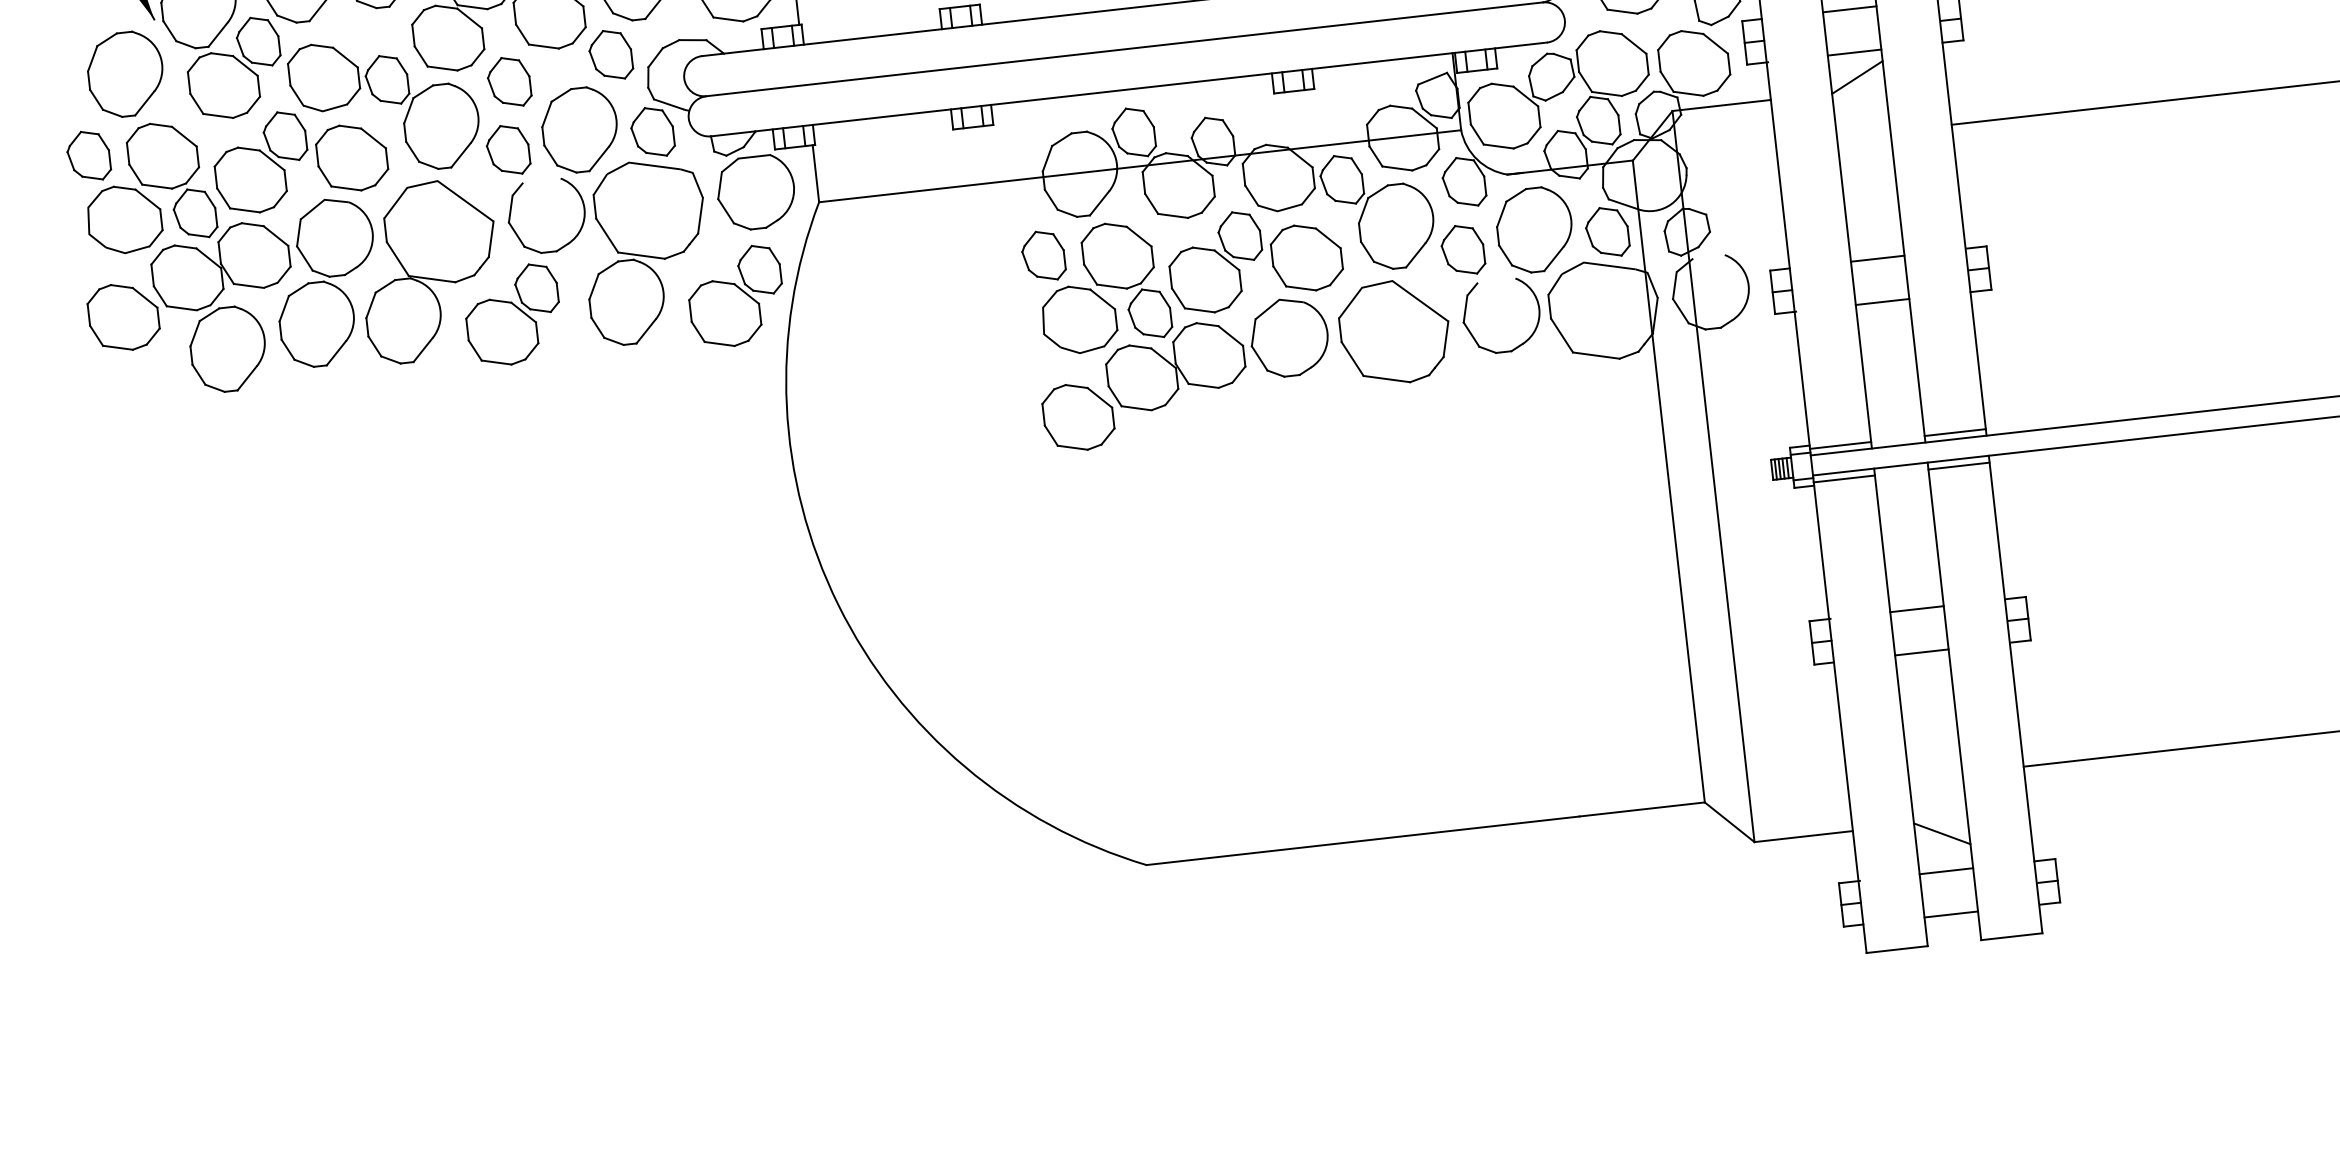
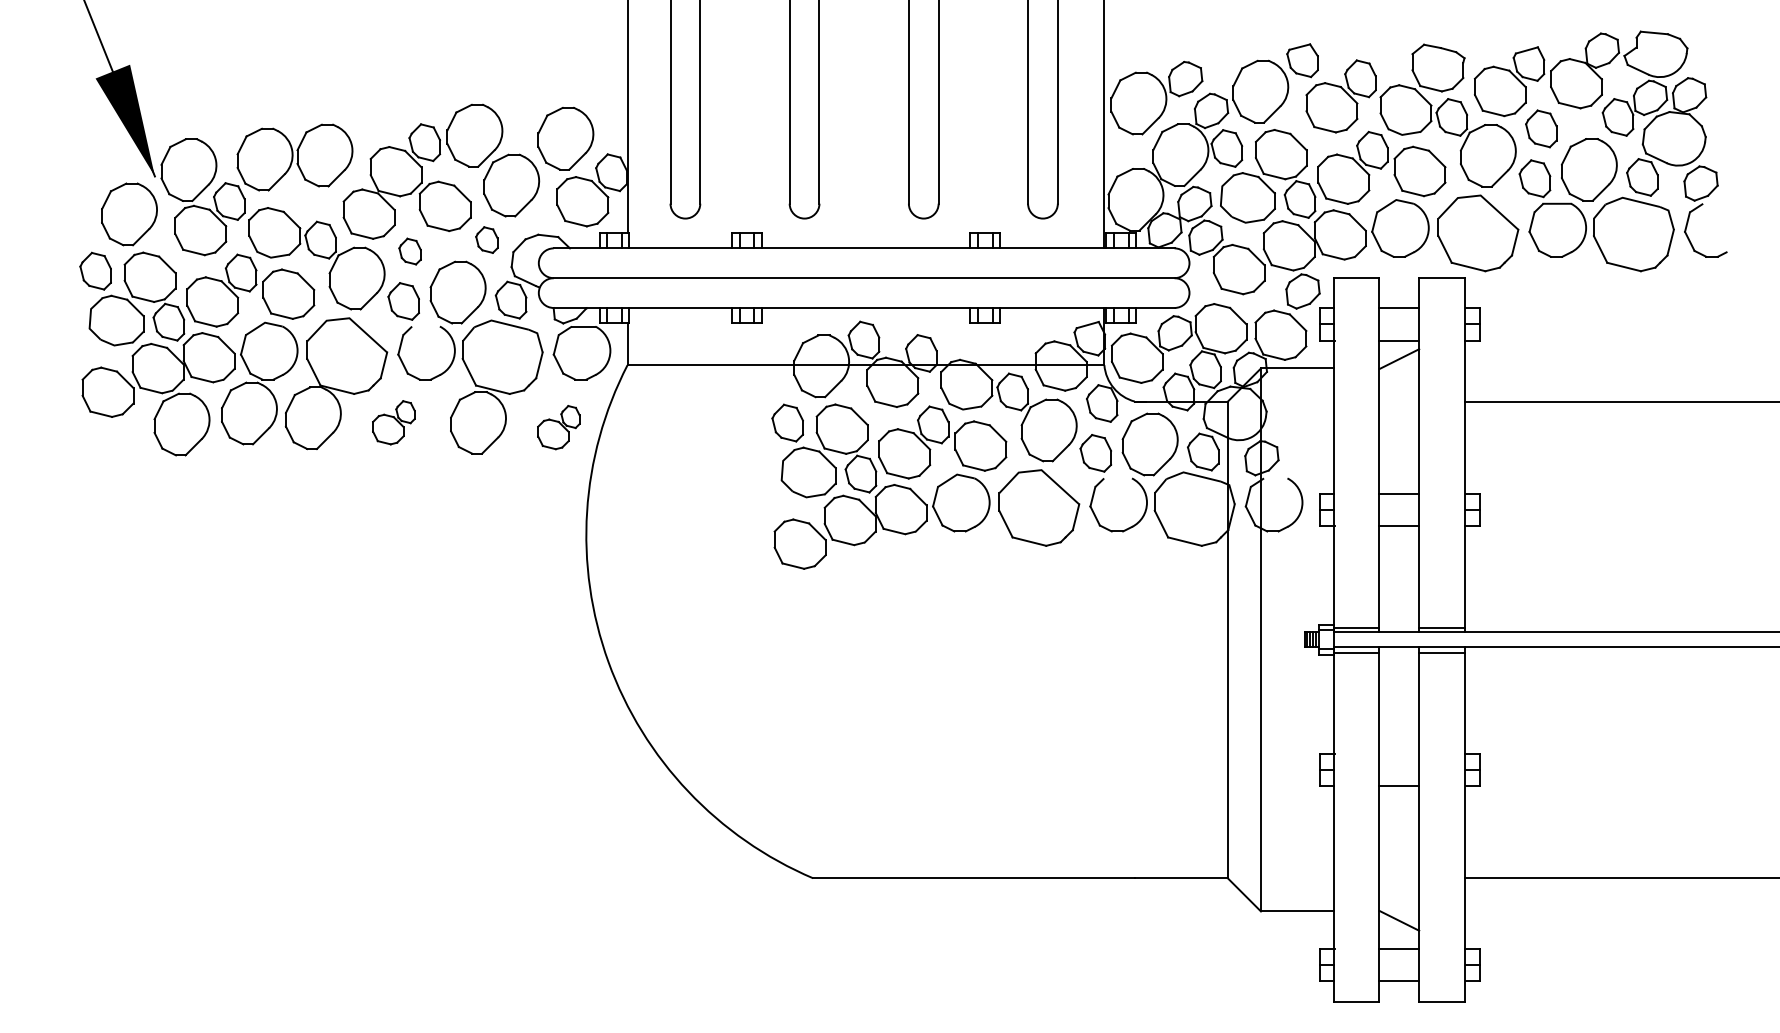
part: (610, 54) -> (486, 239), size x0.7
part: (508, 82) -> (409, 251), size x0.7
part: (735, 296) -> (558, 427), size x0.6
part: (512, 314) -> (393, 422), size x0.6
line: (1917, 608) -> (1399, 753), removed

